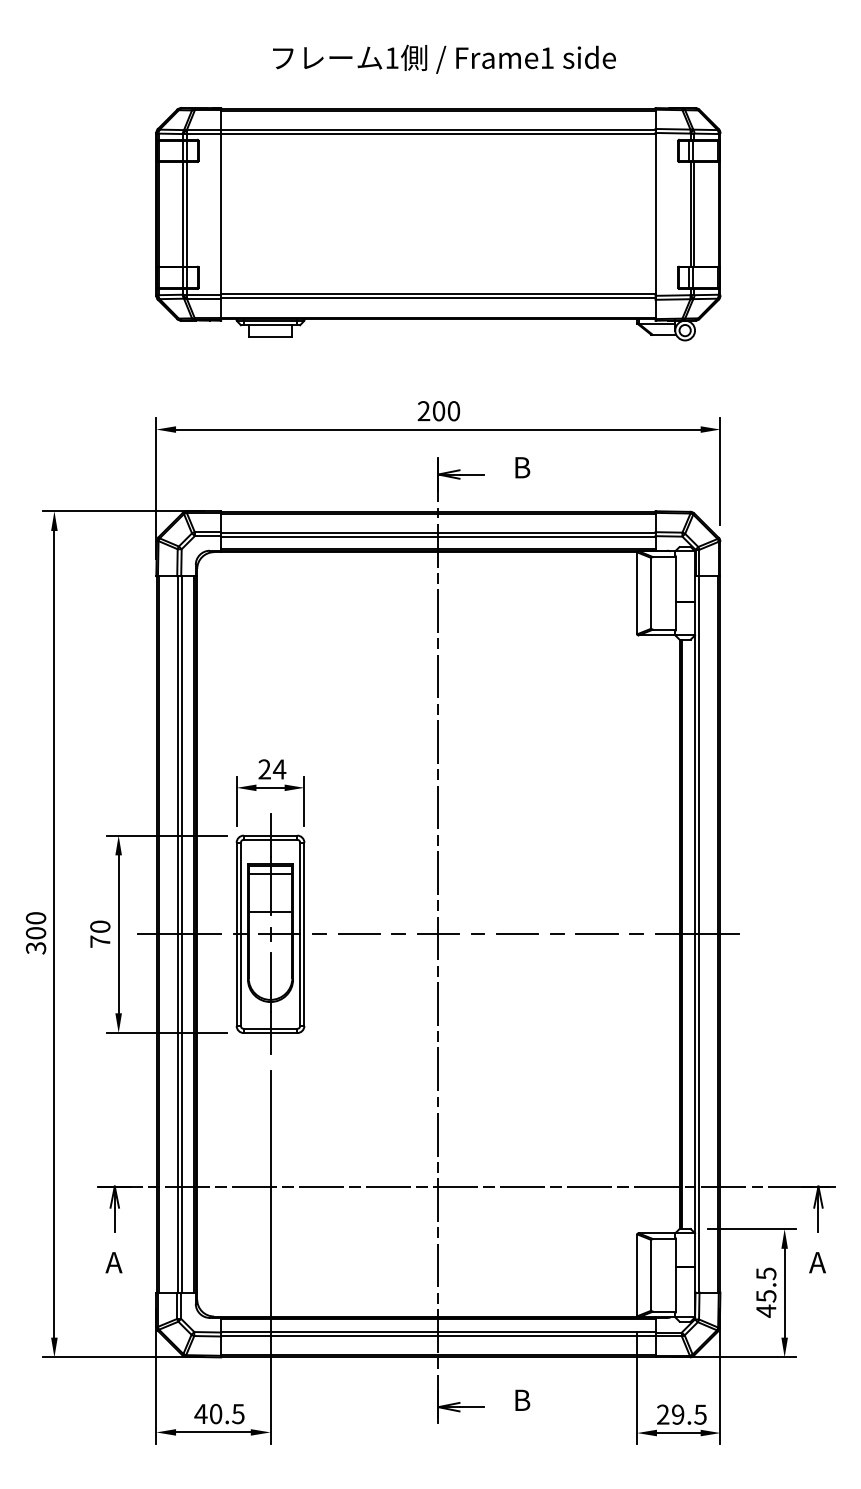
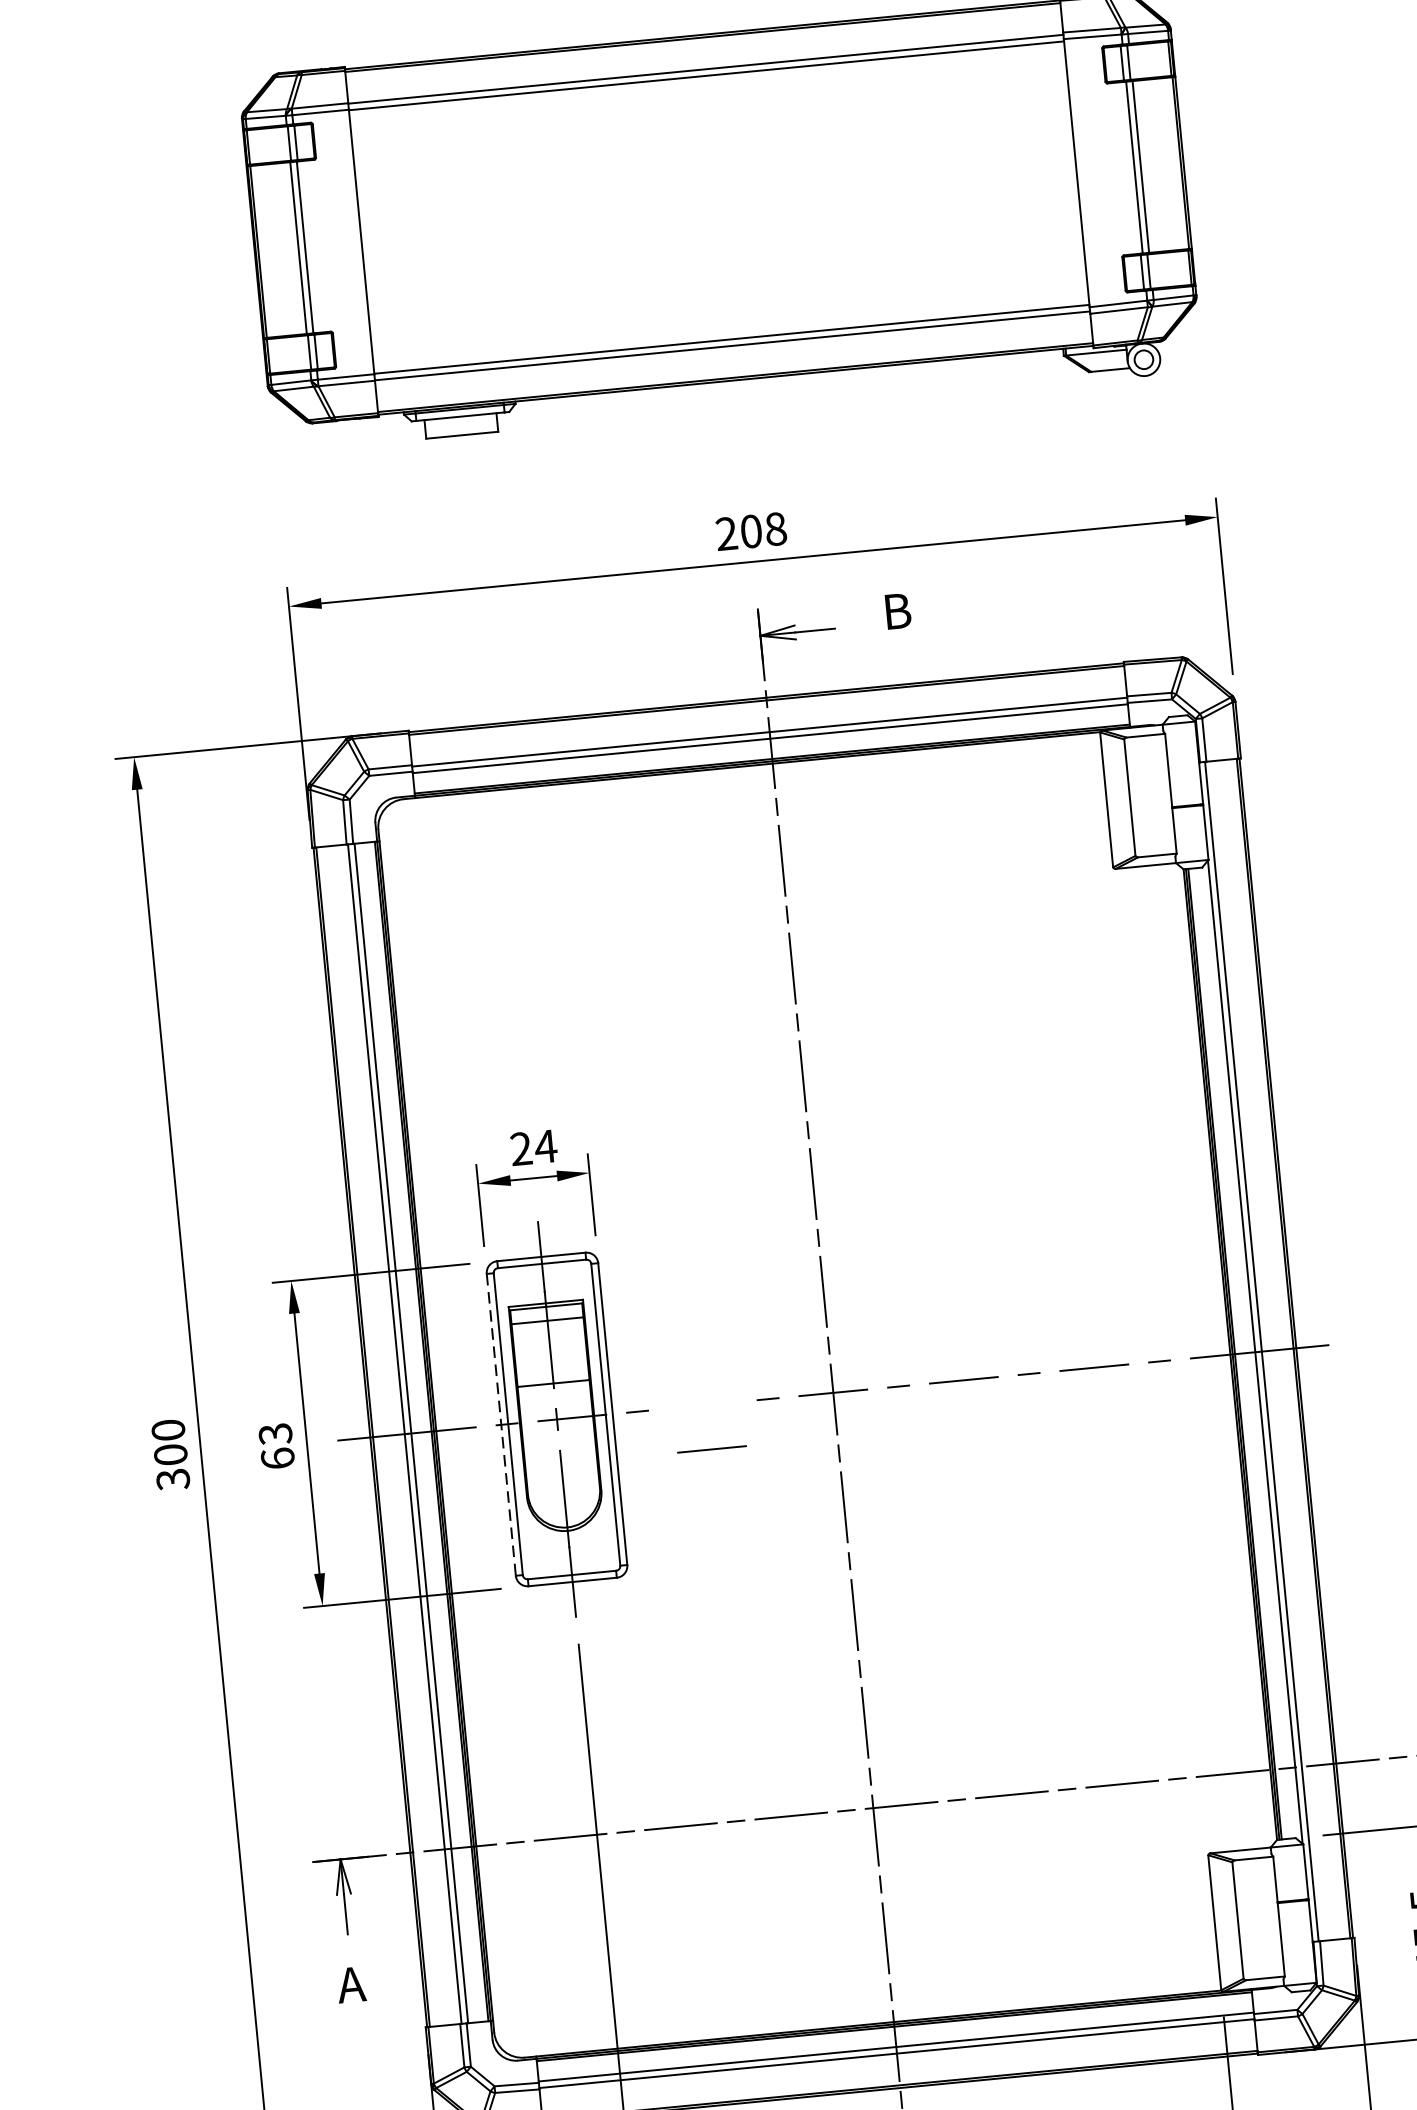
text: (453, 410) -> (775, 528), 200 -> 208
text: (100, 933) -> (276, 1445), 70 -> 63
line: (359, 933) -> (712, 1447), moved
line: (236, 934) -> (501, 1425), solid -> dashed

